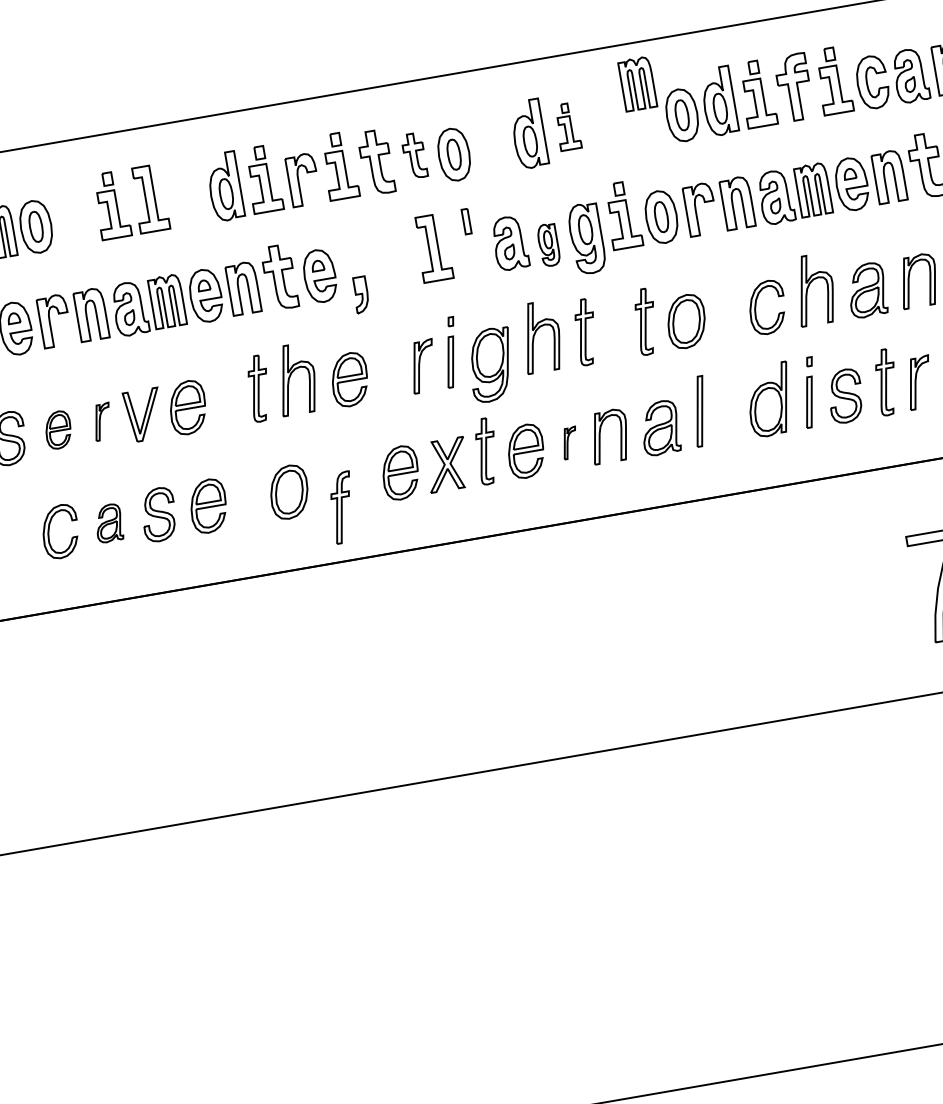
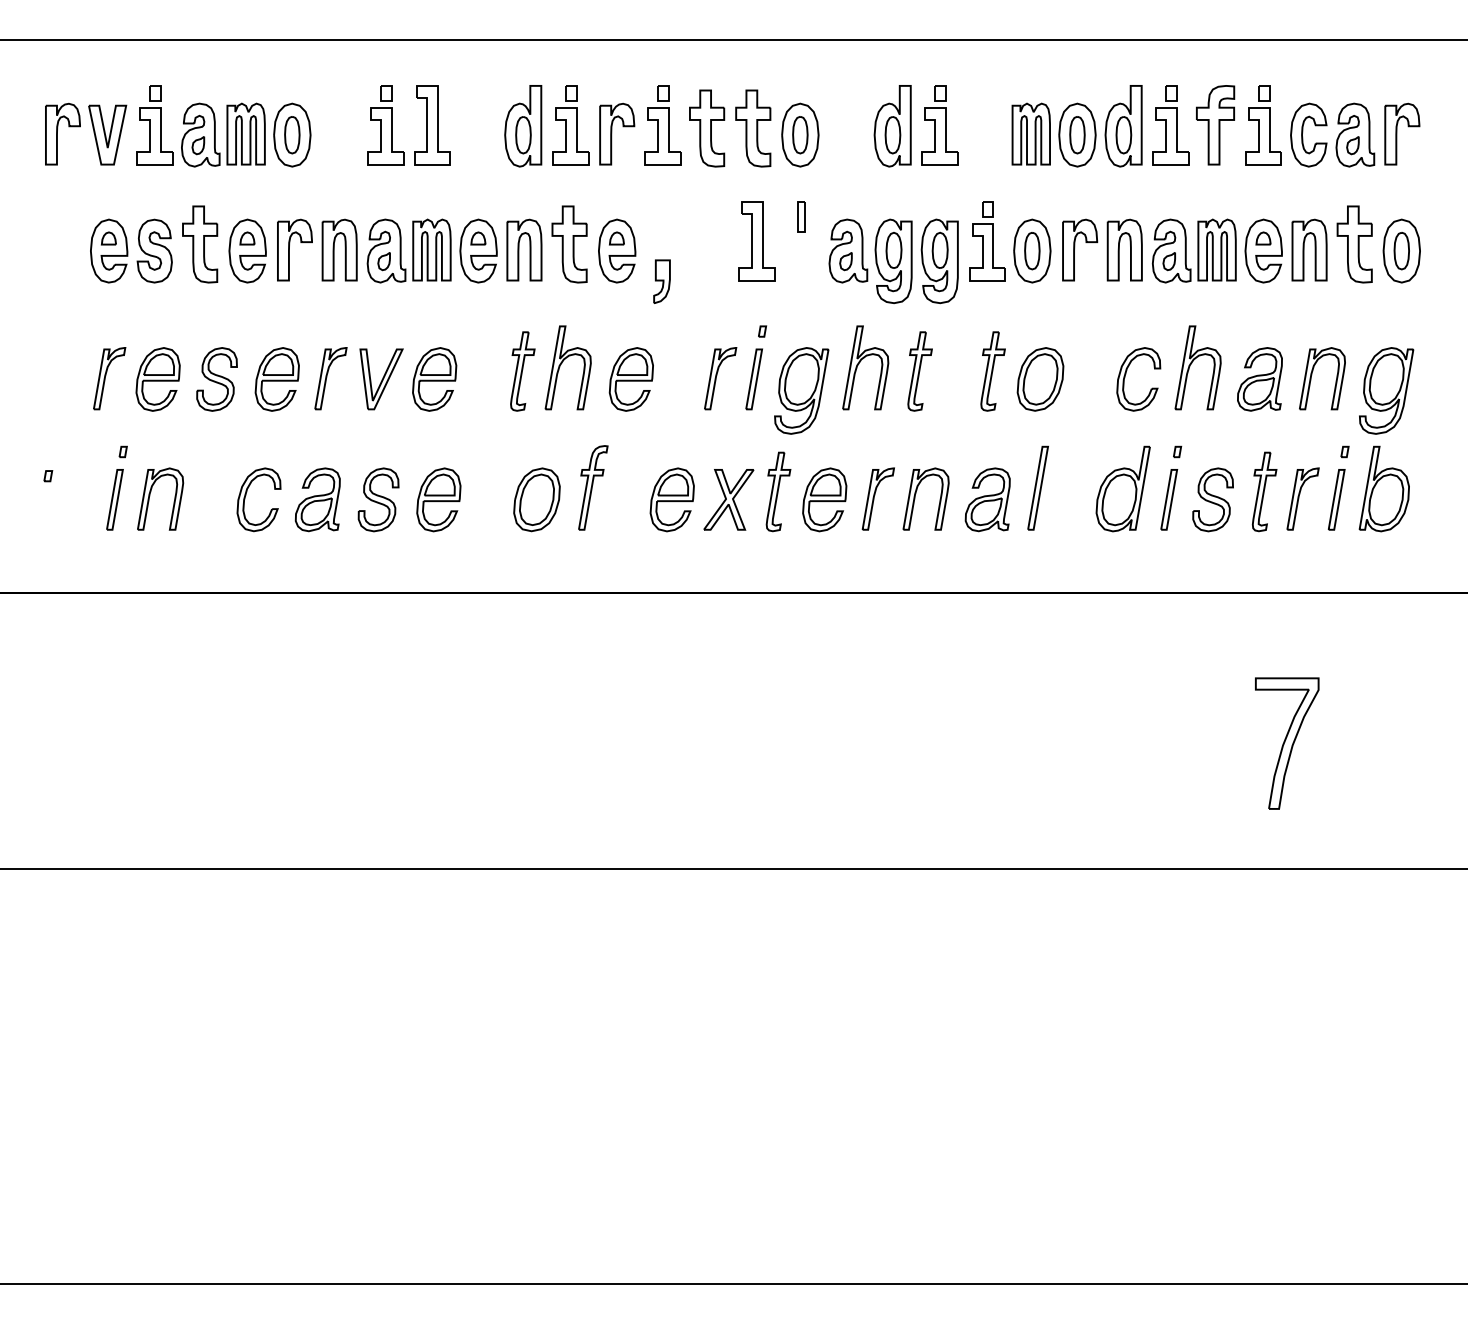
part: (636, 83) -> (1030, 133), moved
part: (567, 126) -> (939, 125), size x1.43
part: (414, 155) -> (753, 128), size x1.43
part: (548, 244) -> (893, 260), size x1.67
part: (102, 421) -> (330, 378), size x1.43
part: (57, 430) -> (276, 379), size x1.43
part: (569, 442) -> (877, 498), size x1.67
part: (343, 507) -> (593, 487), moved
part: (108, 523) -> (317, 499), size x1.43

